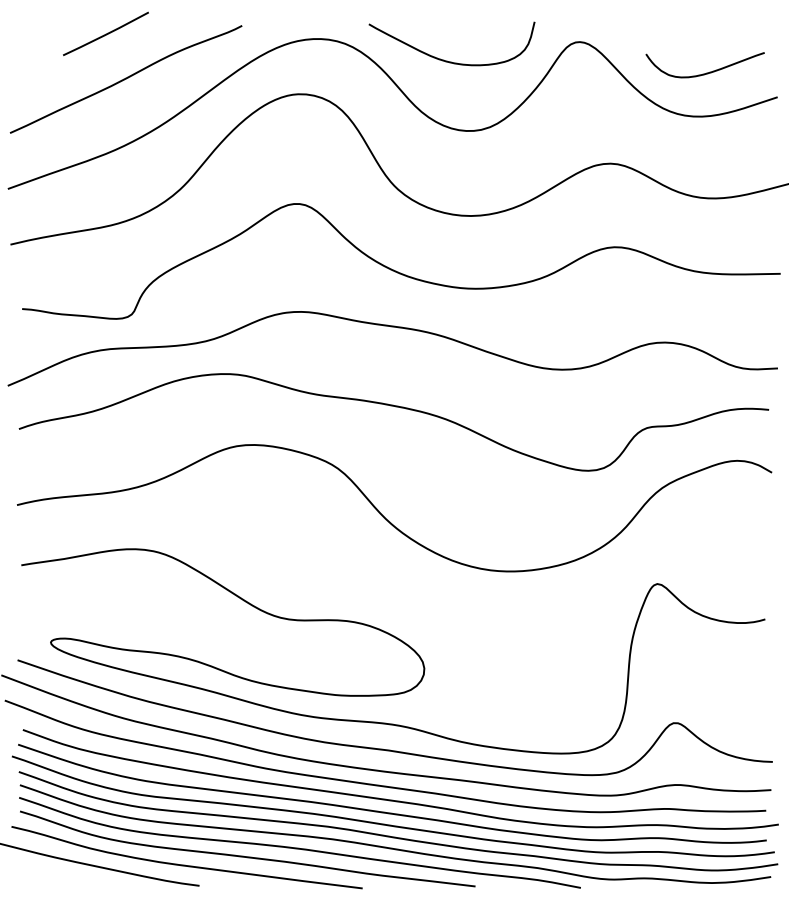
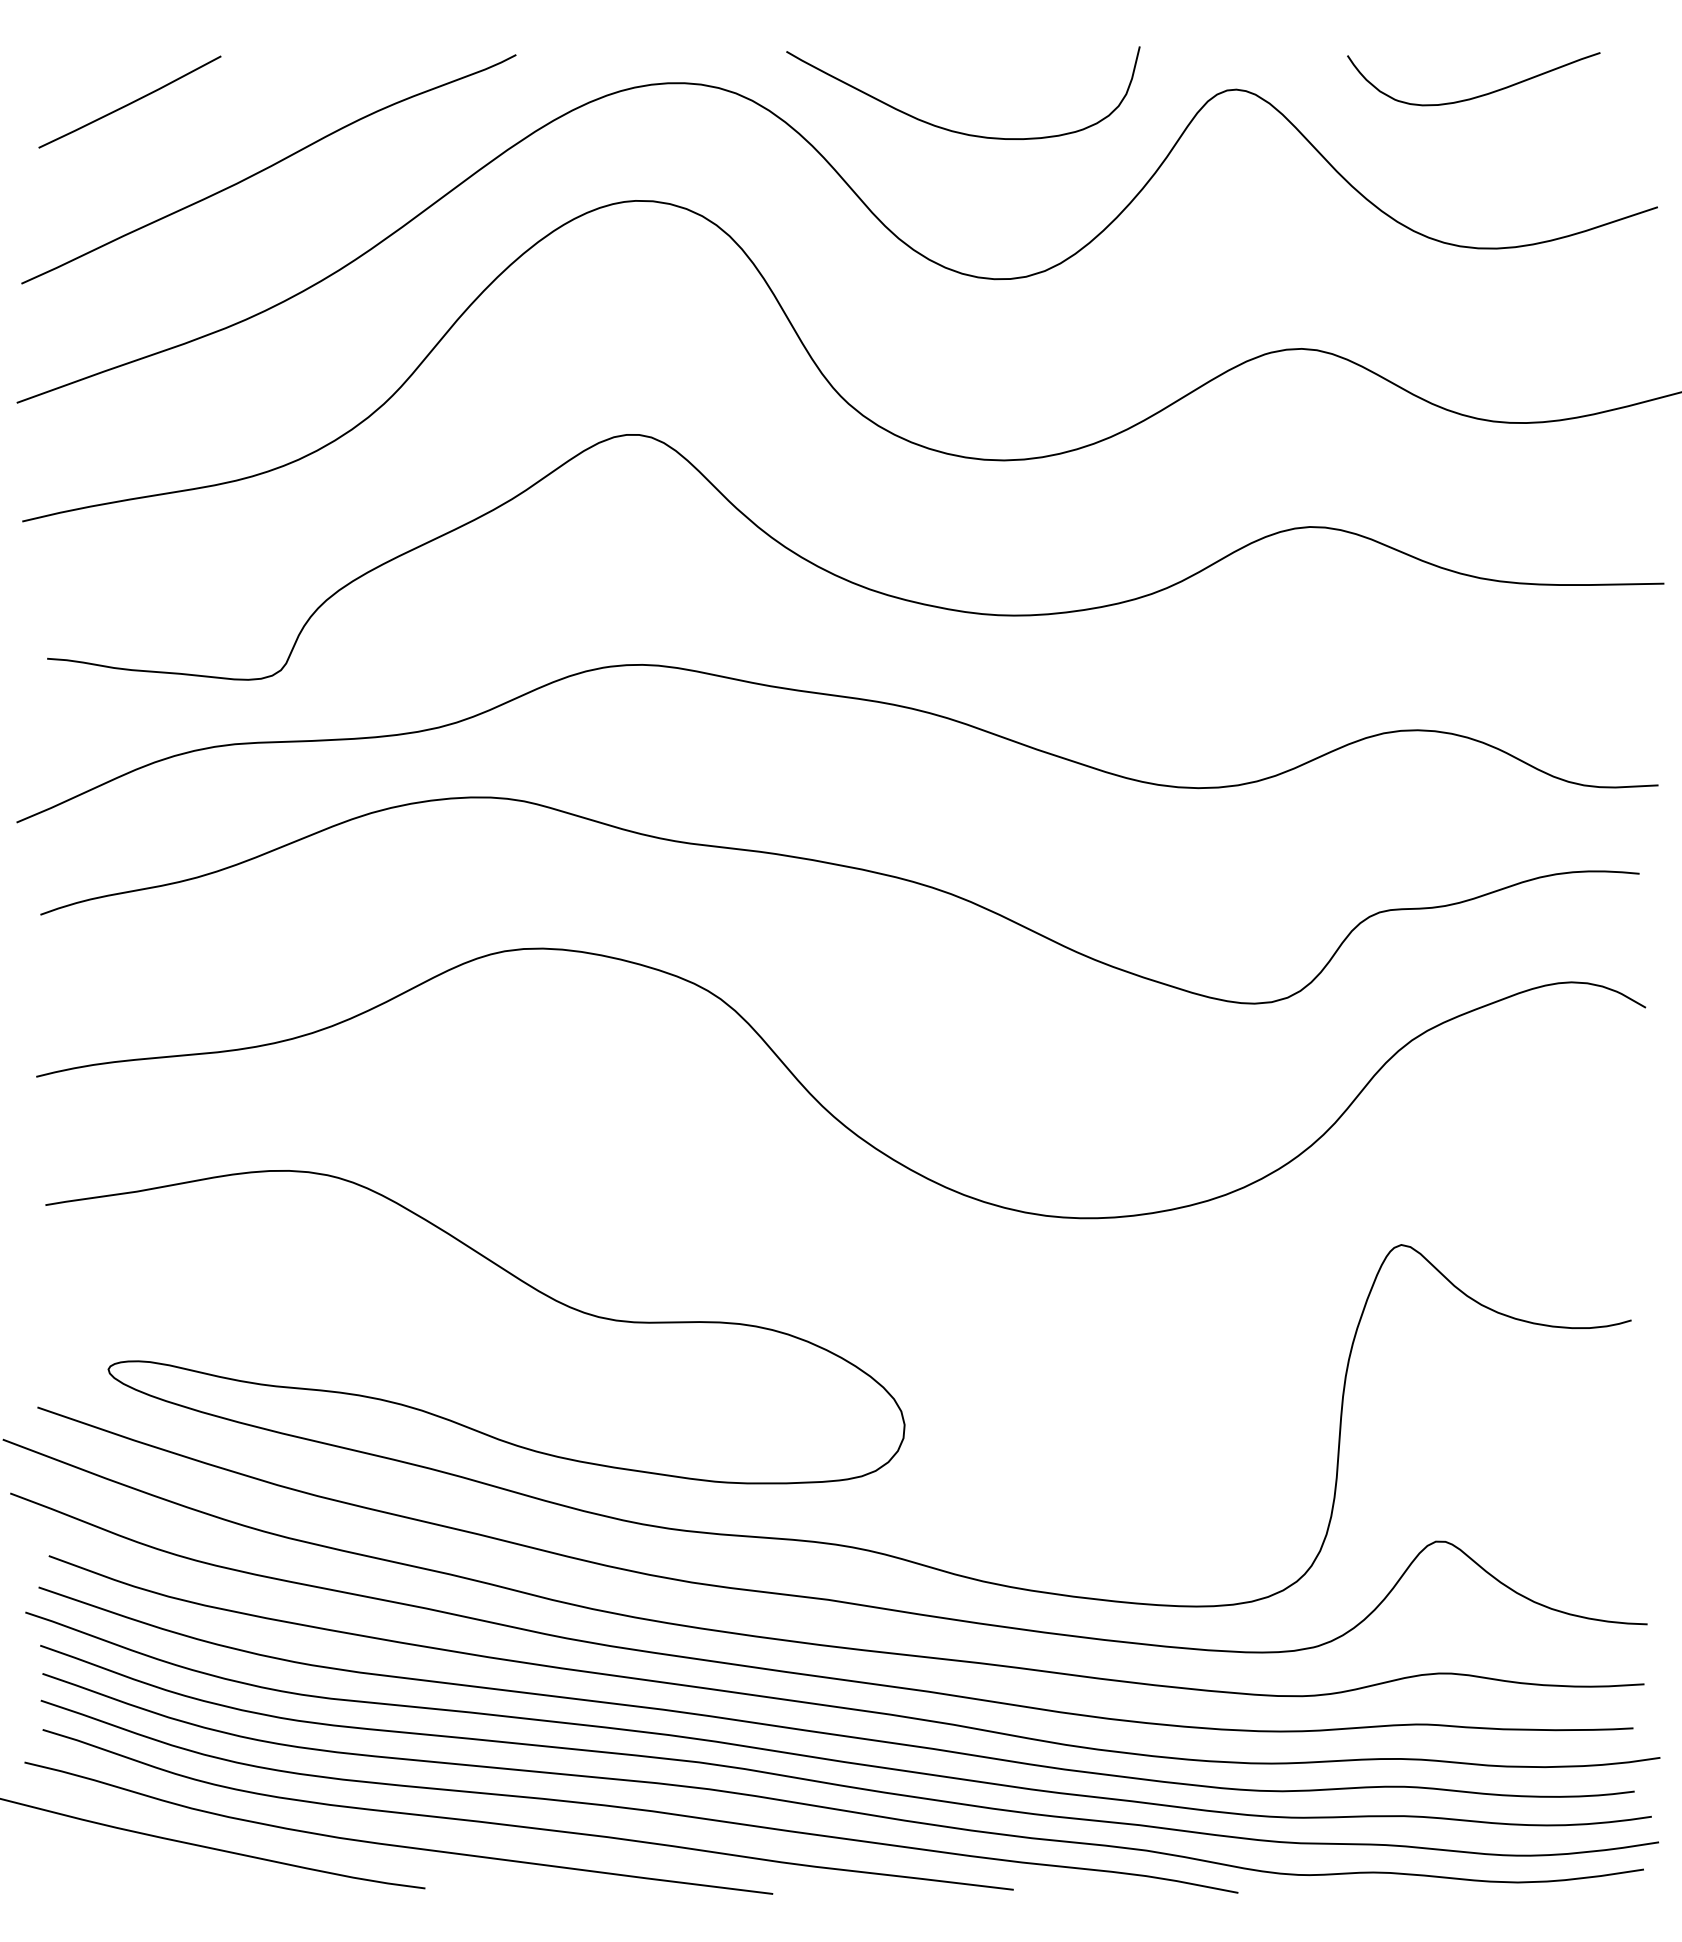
line: (105, 33) -> (128, 101), moved
curve: (706, 72) -> (1476, 94), moved

